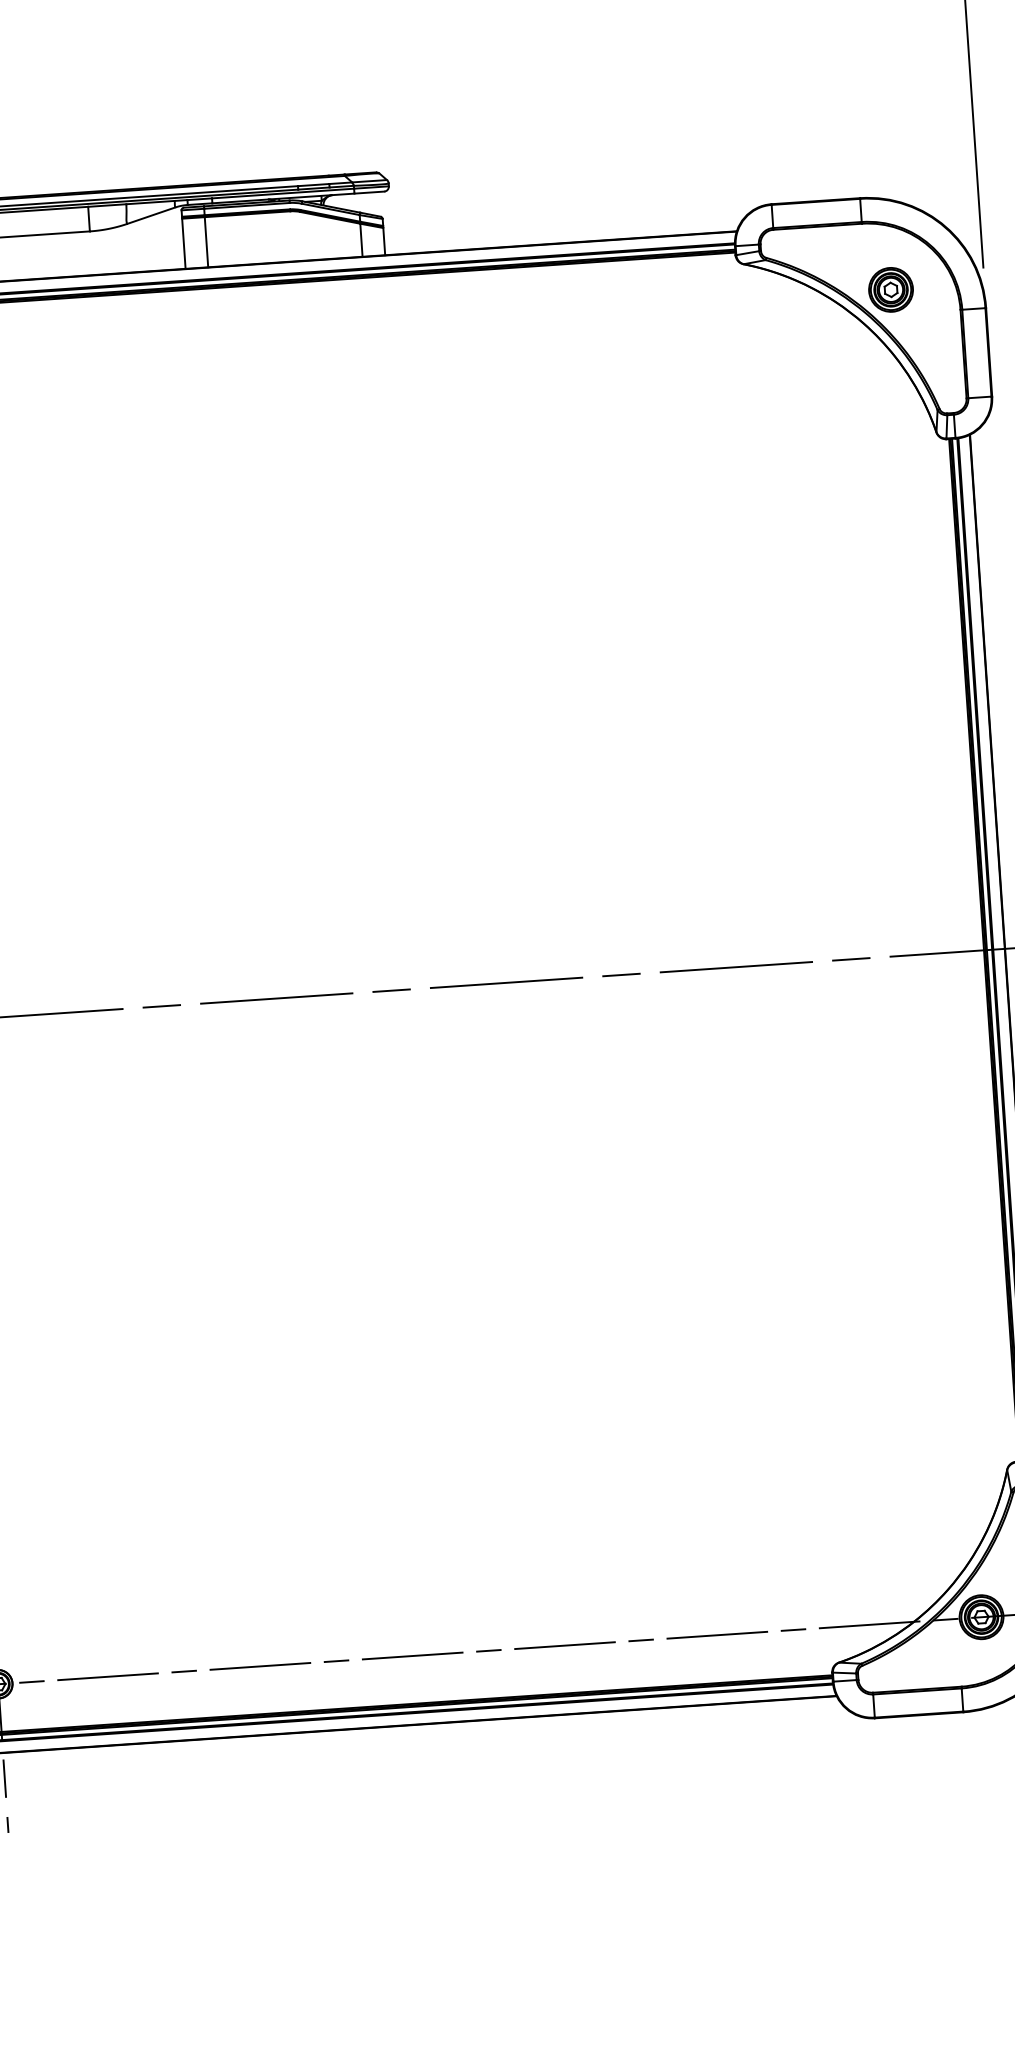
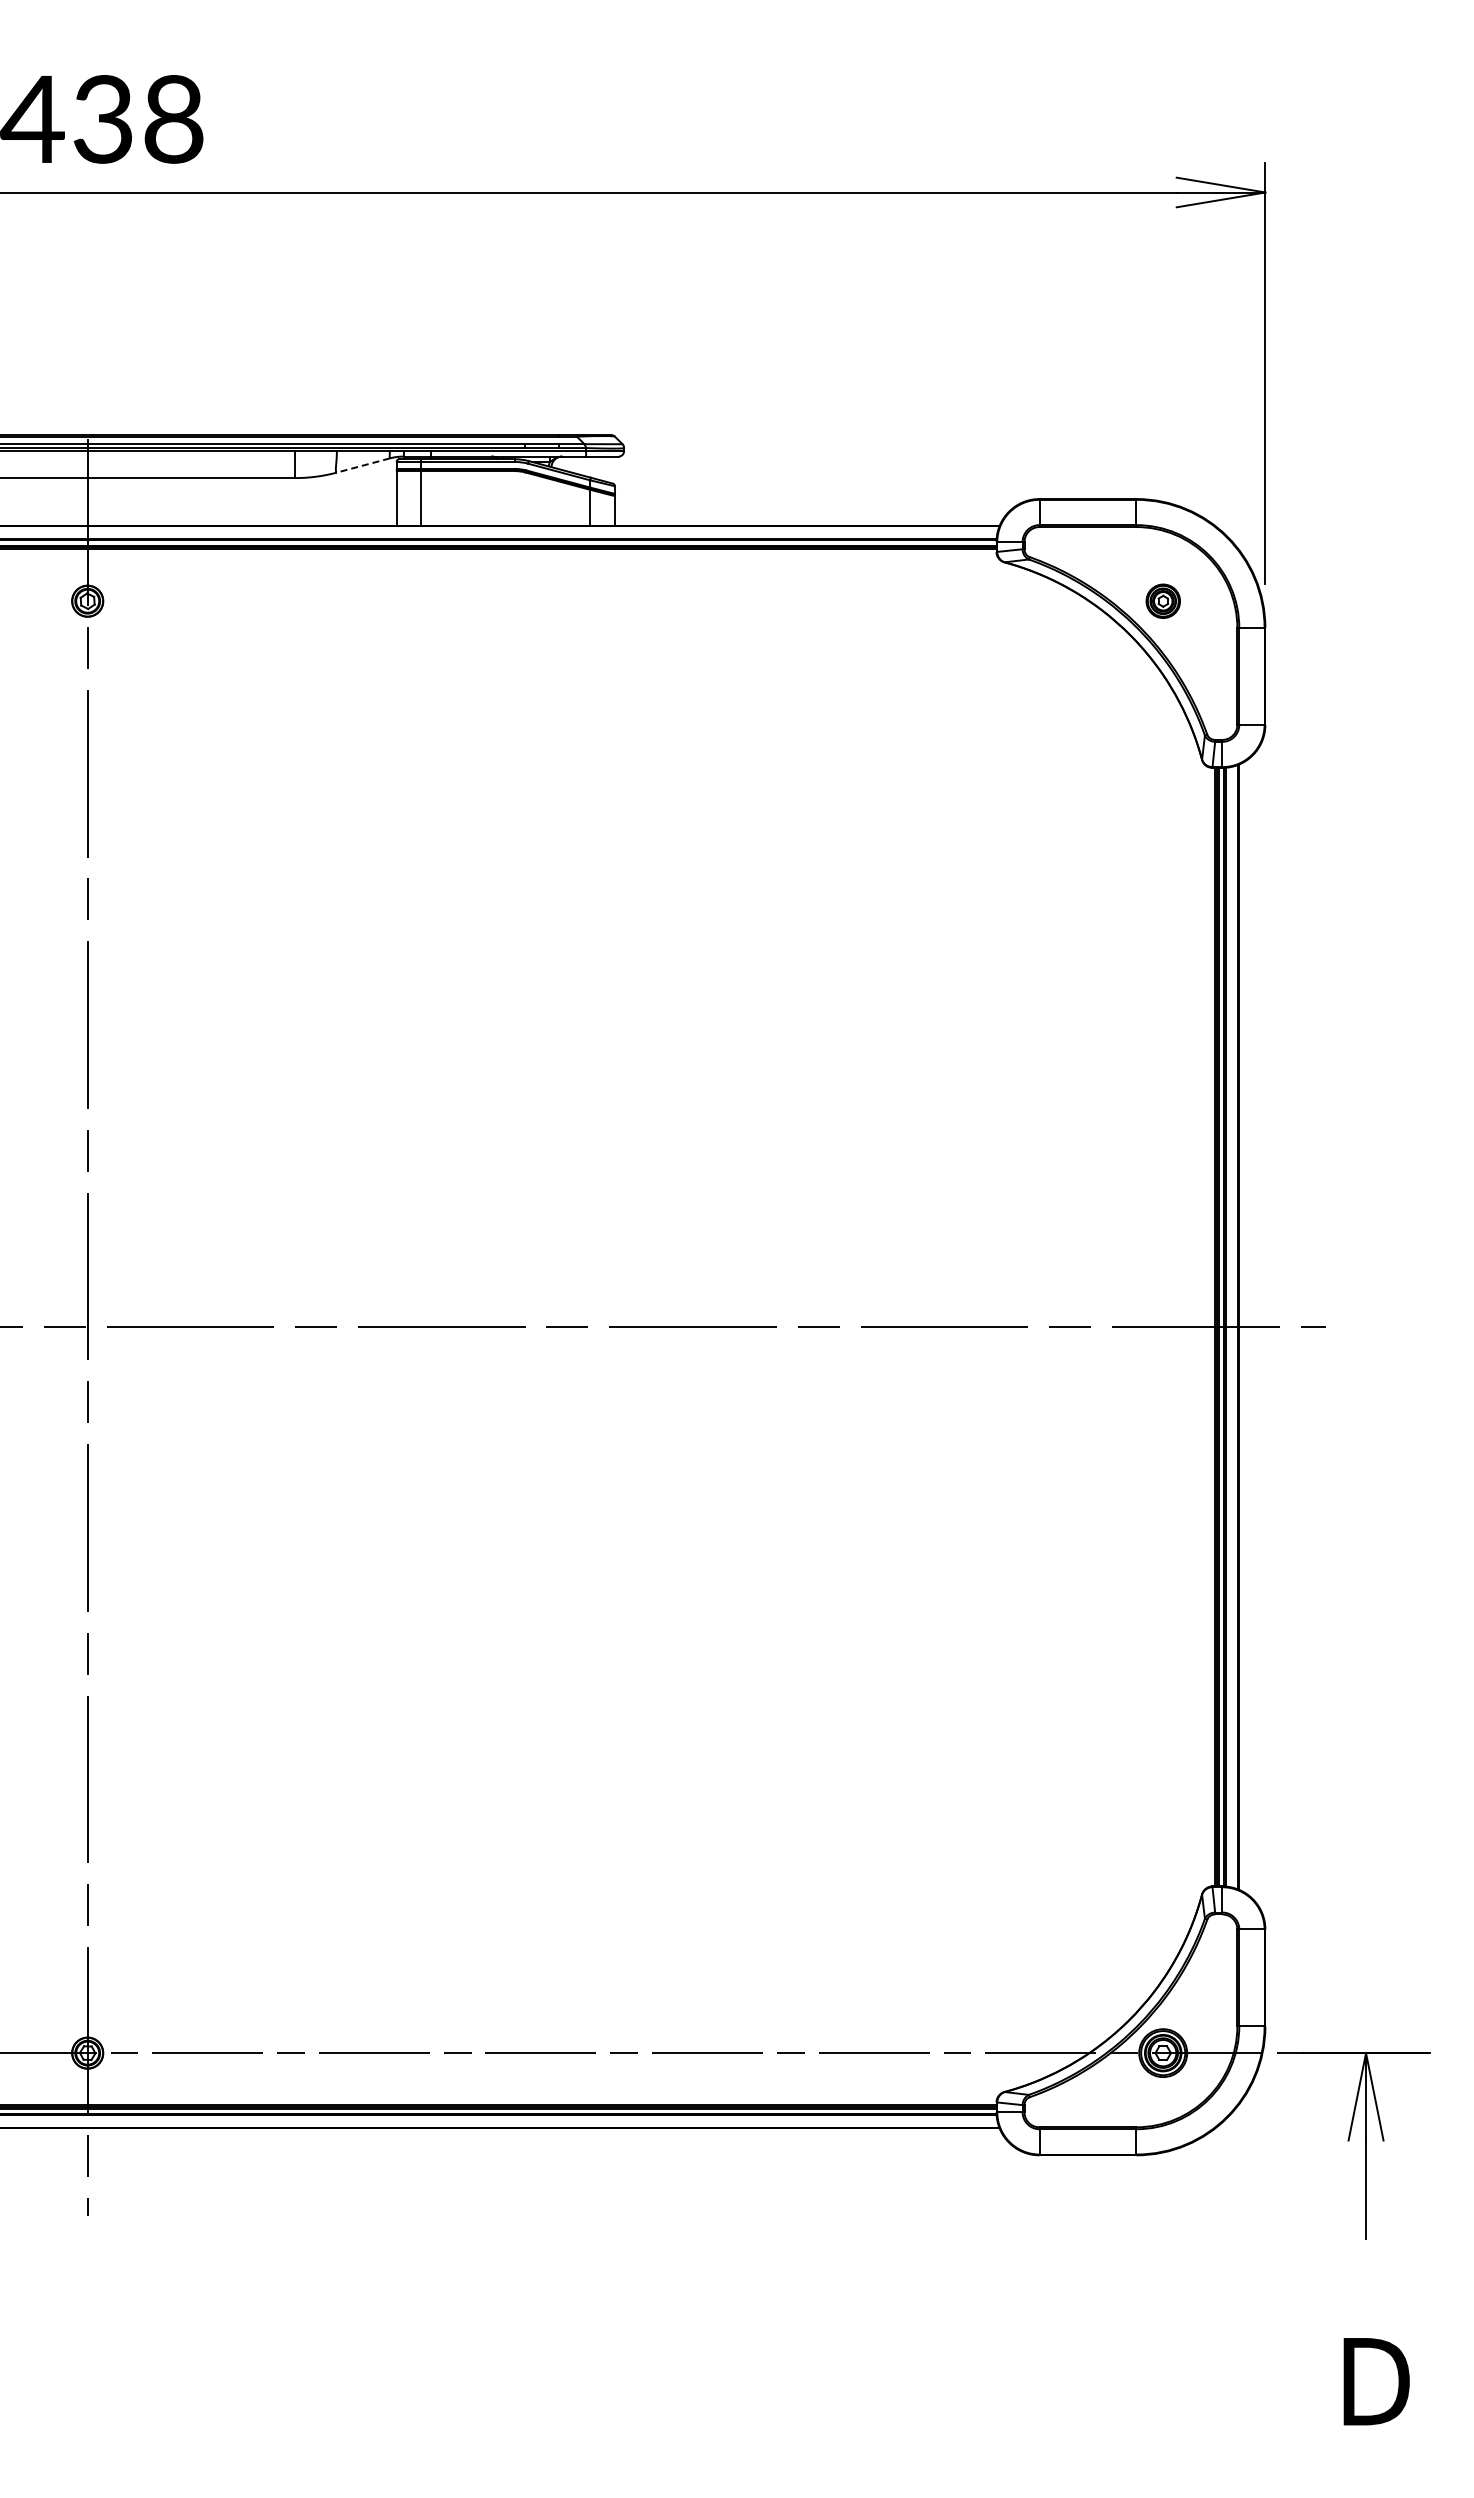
line: (150, 215) -> (362, 465), solid -> dashed
part: (891, 290) -> (1163, 601), size x0.7

